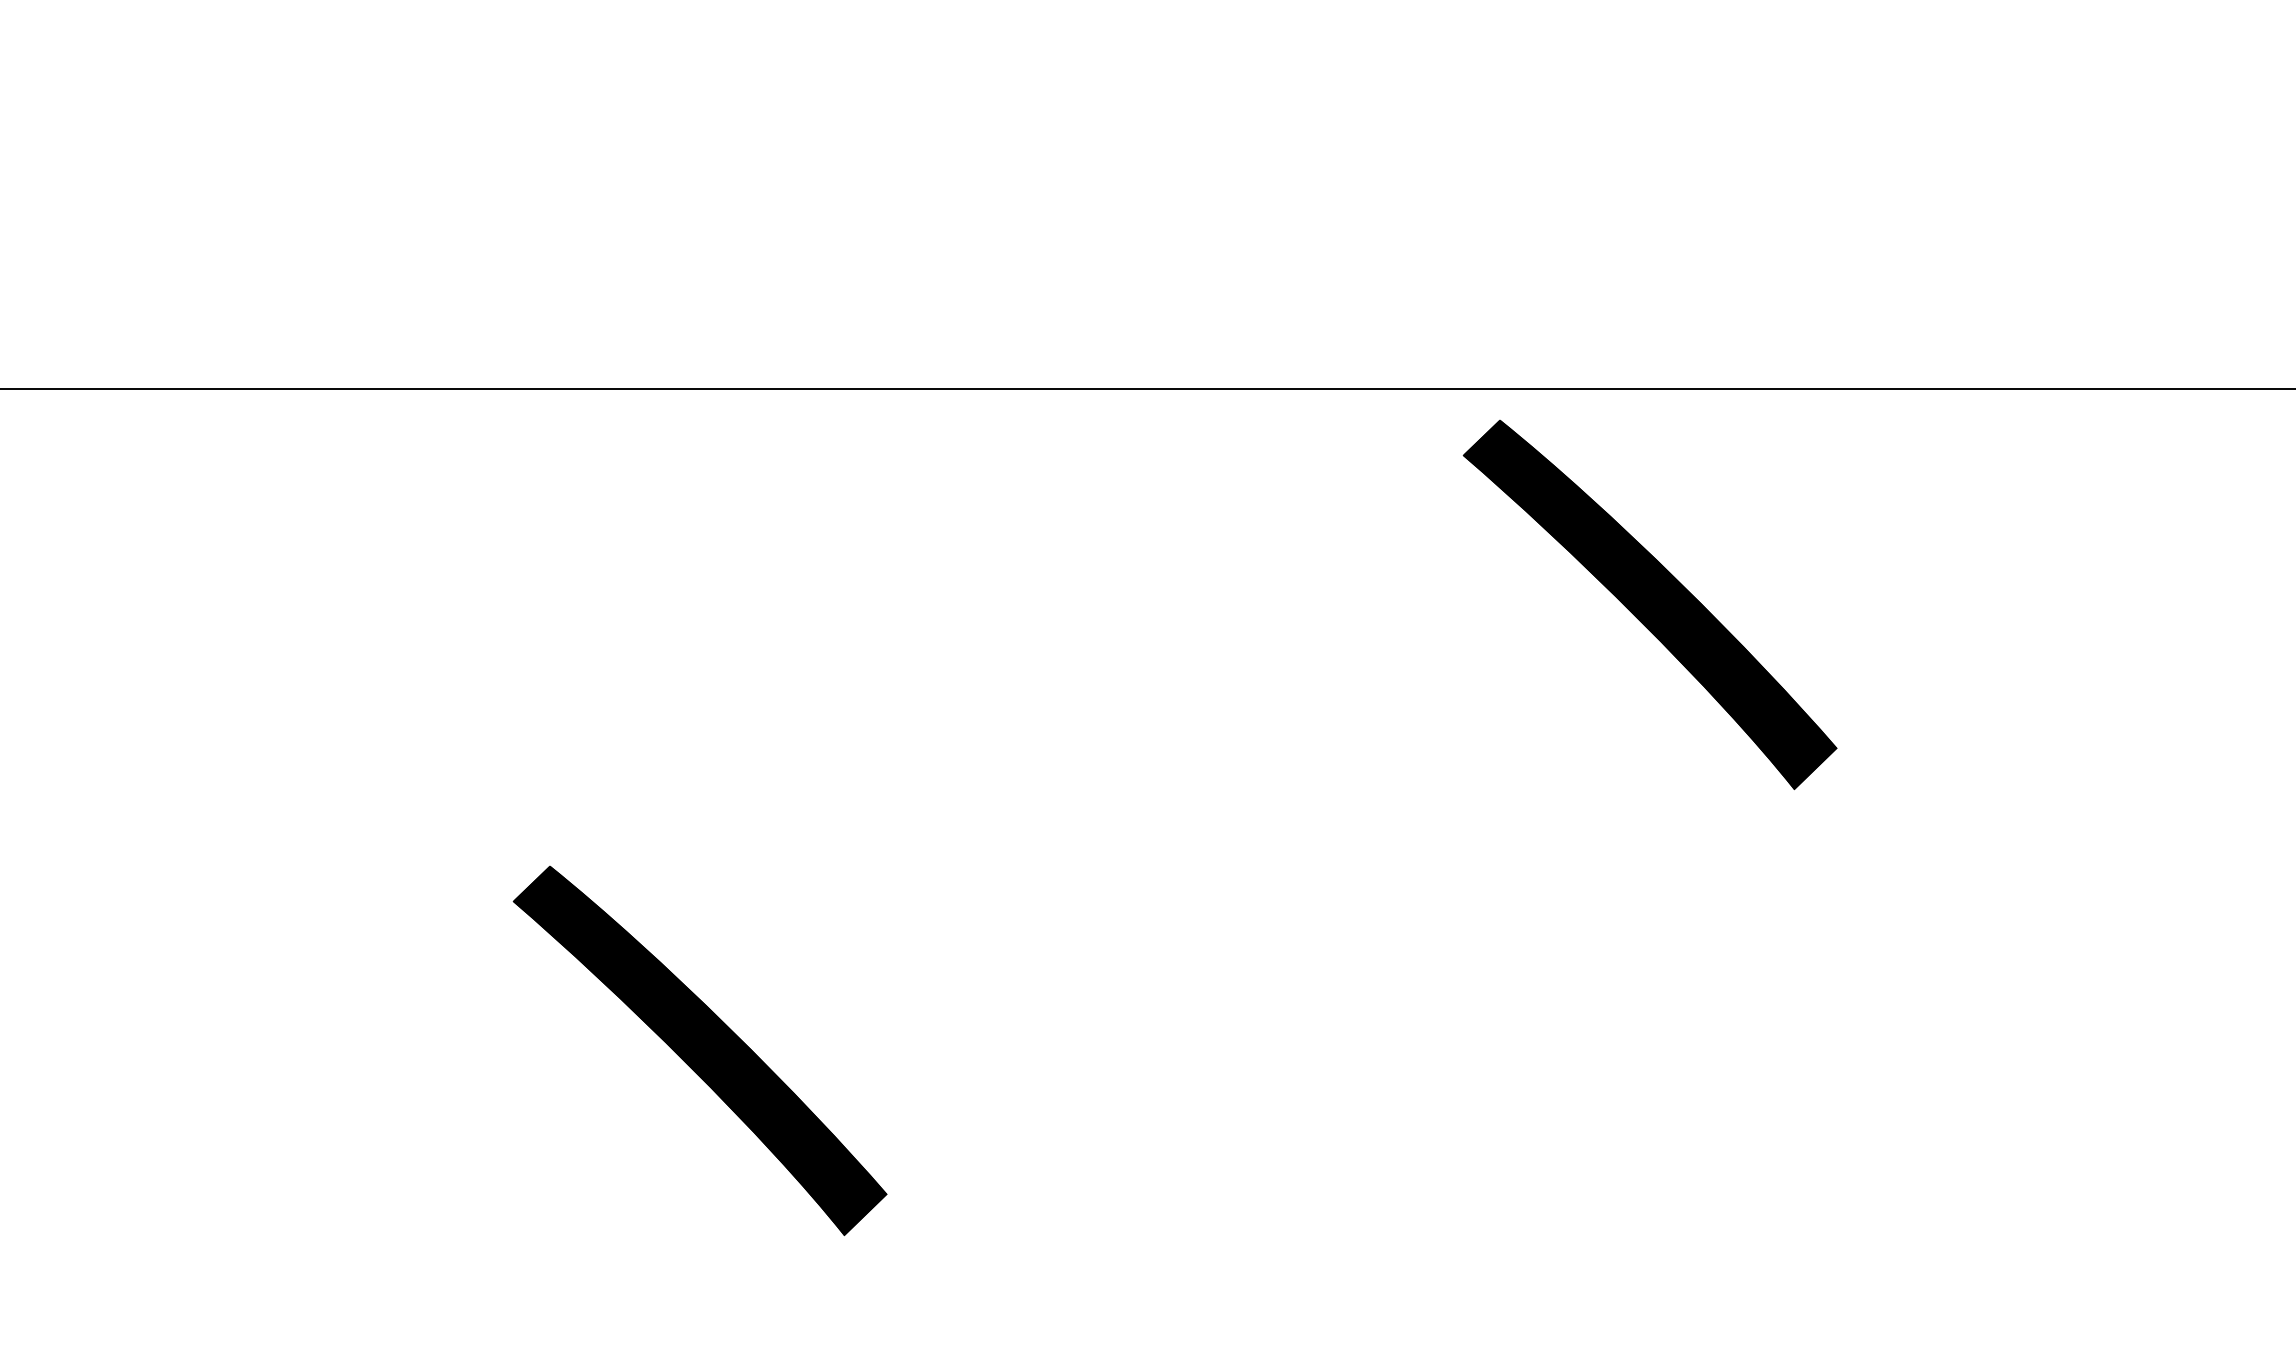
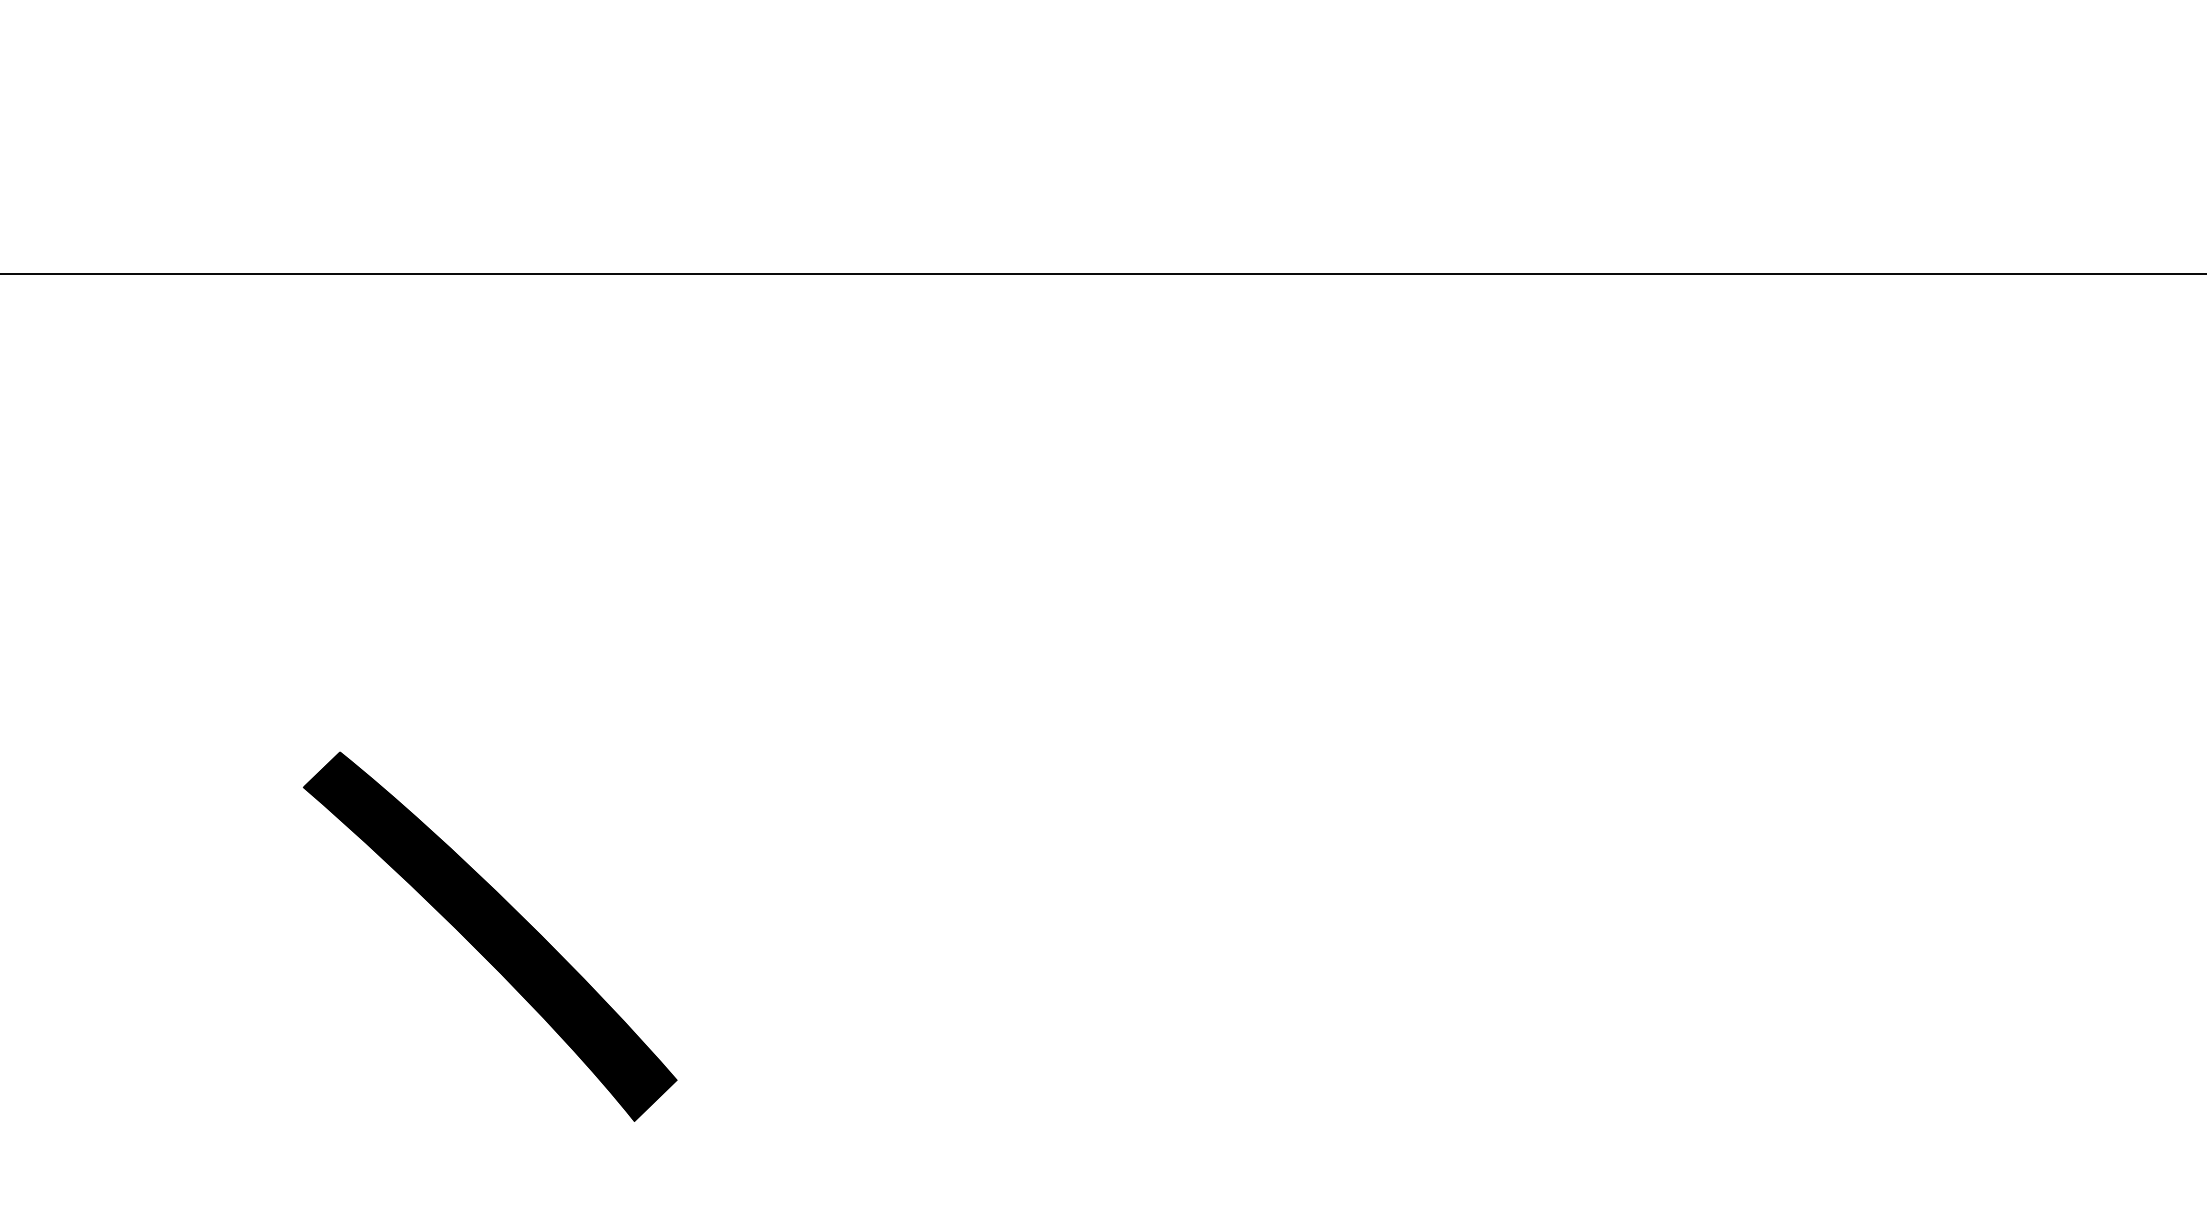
part: (1649, 604) -> (1439, 490), removed

